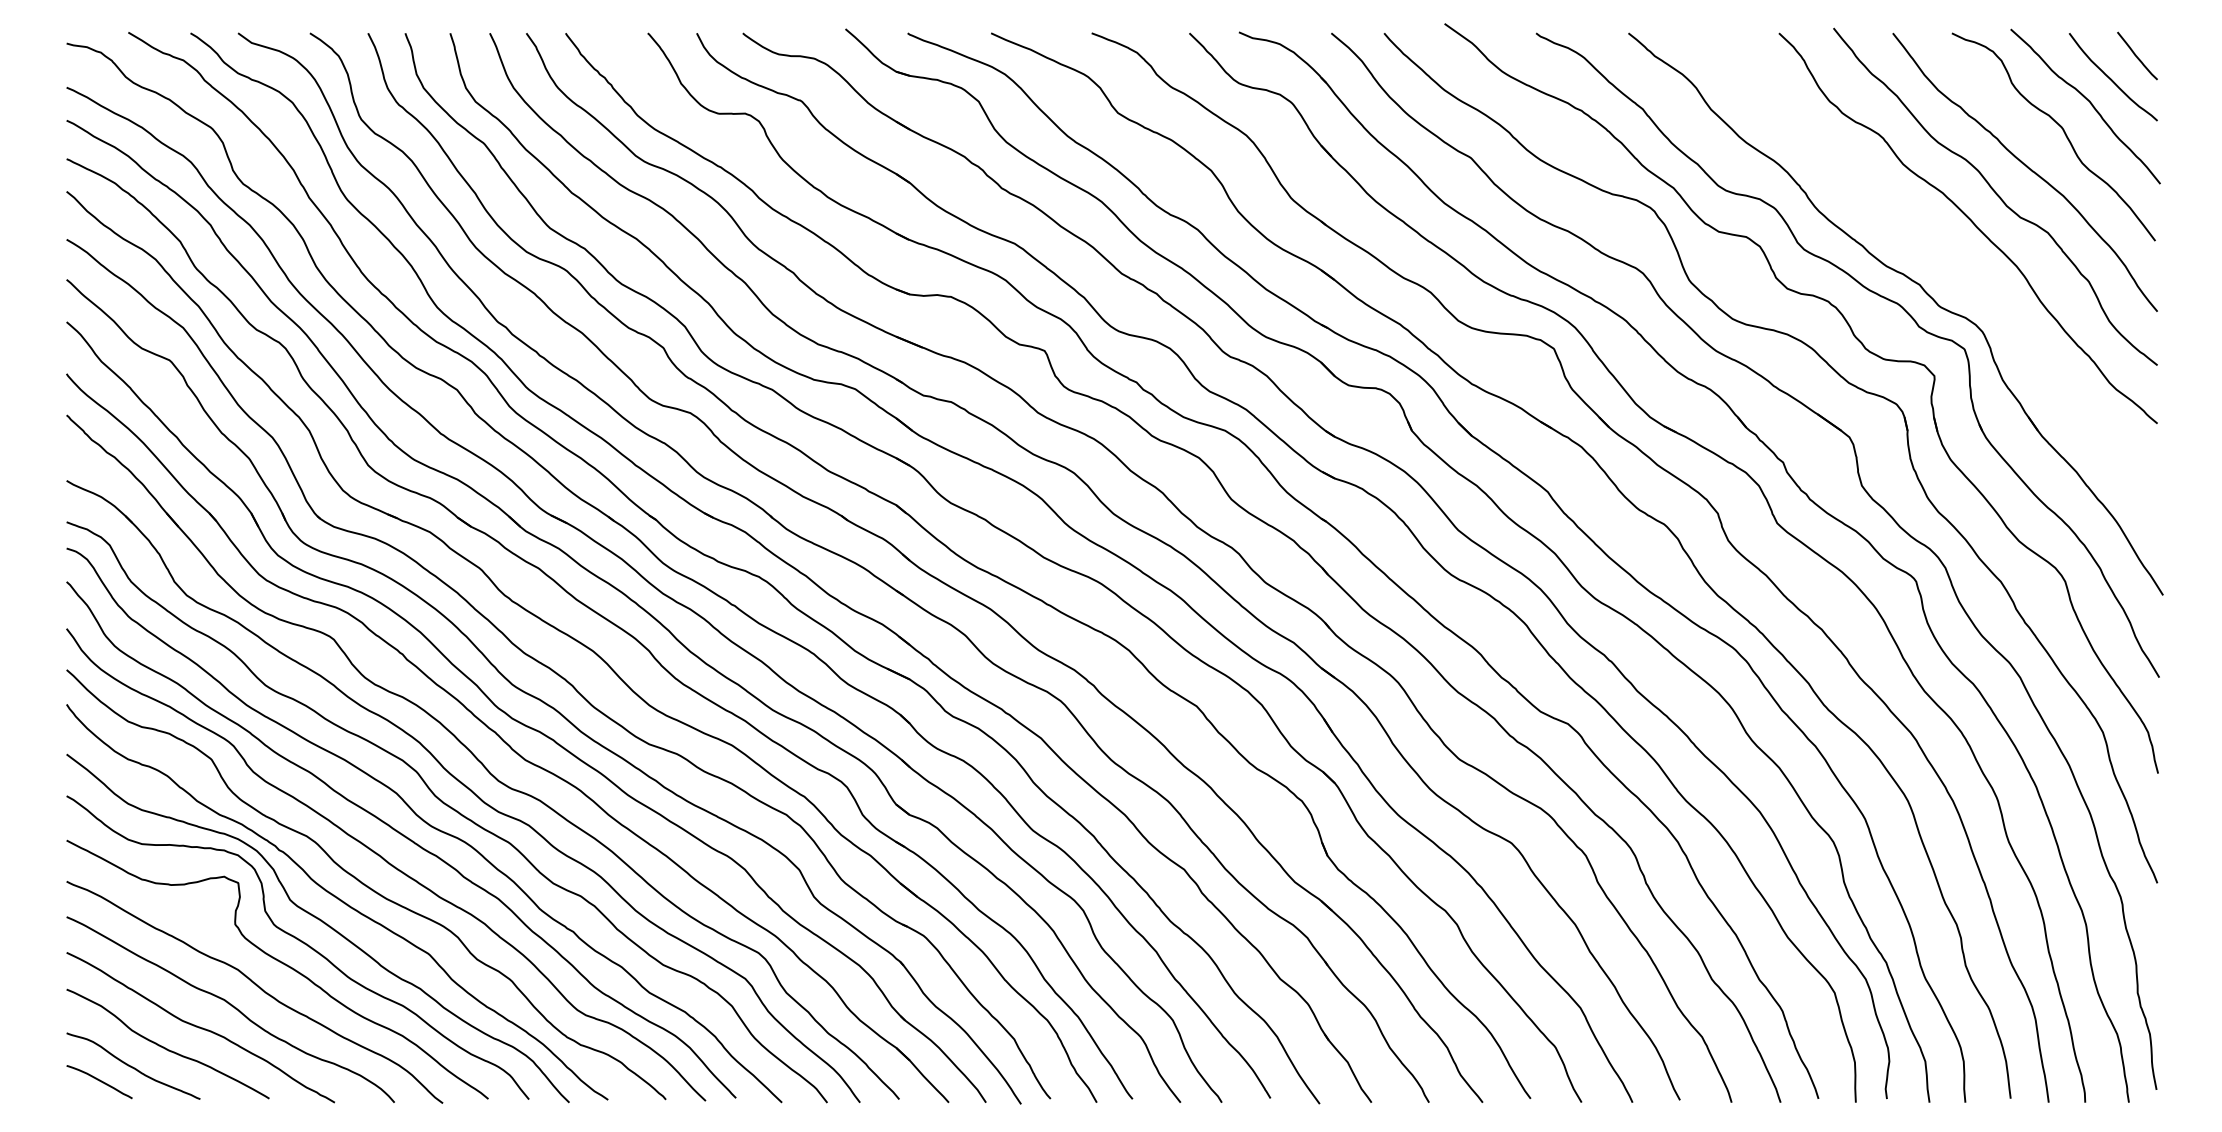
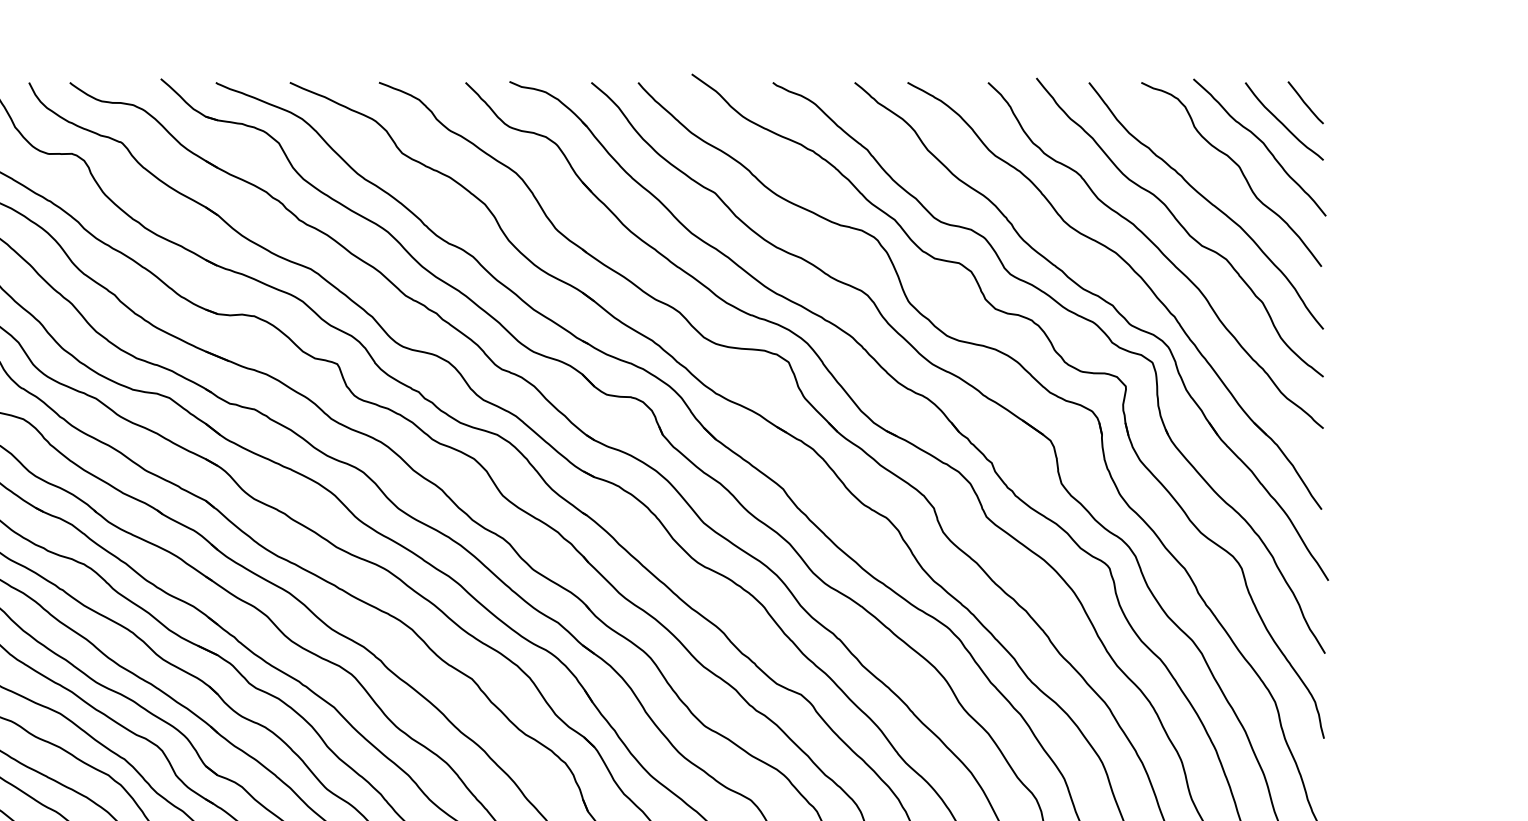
part: (1946, 249) -> (1136, 274), added

